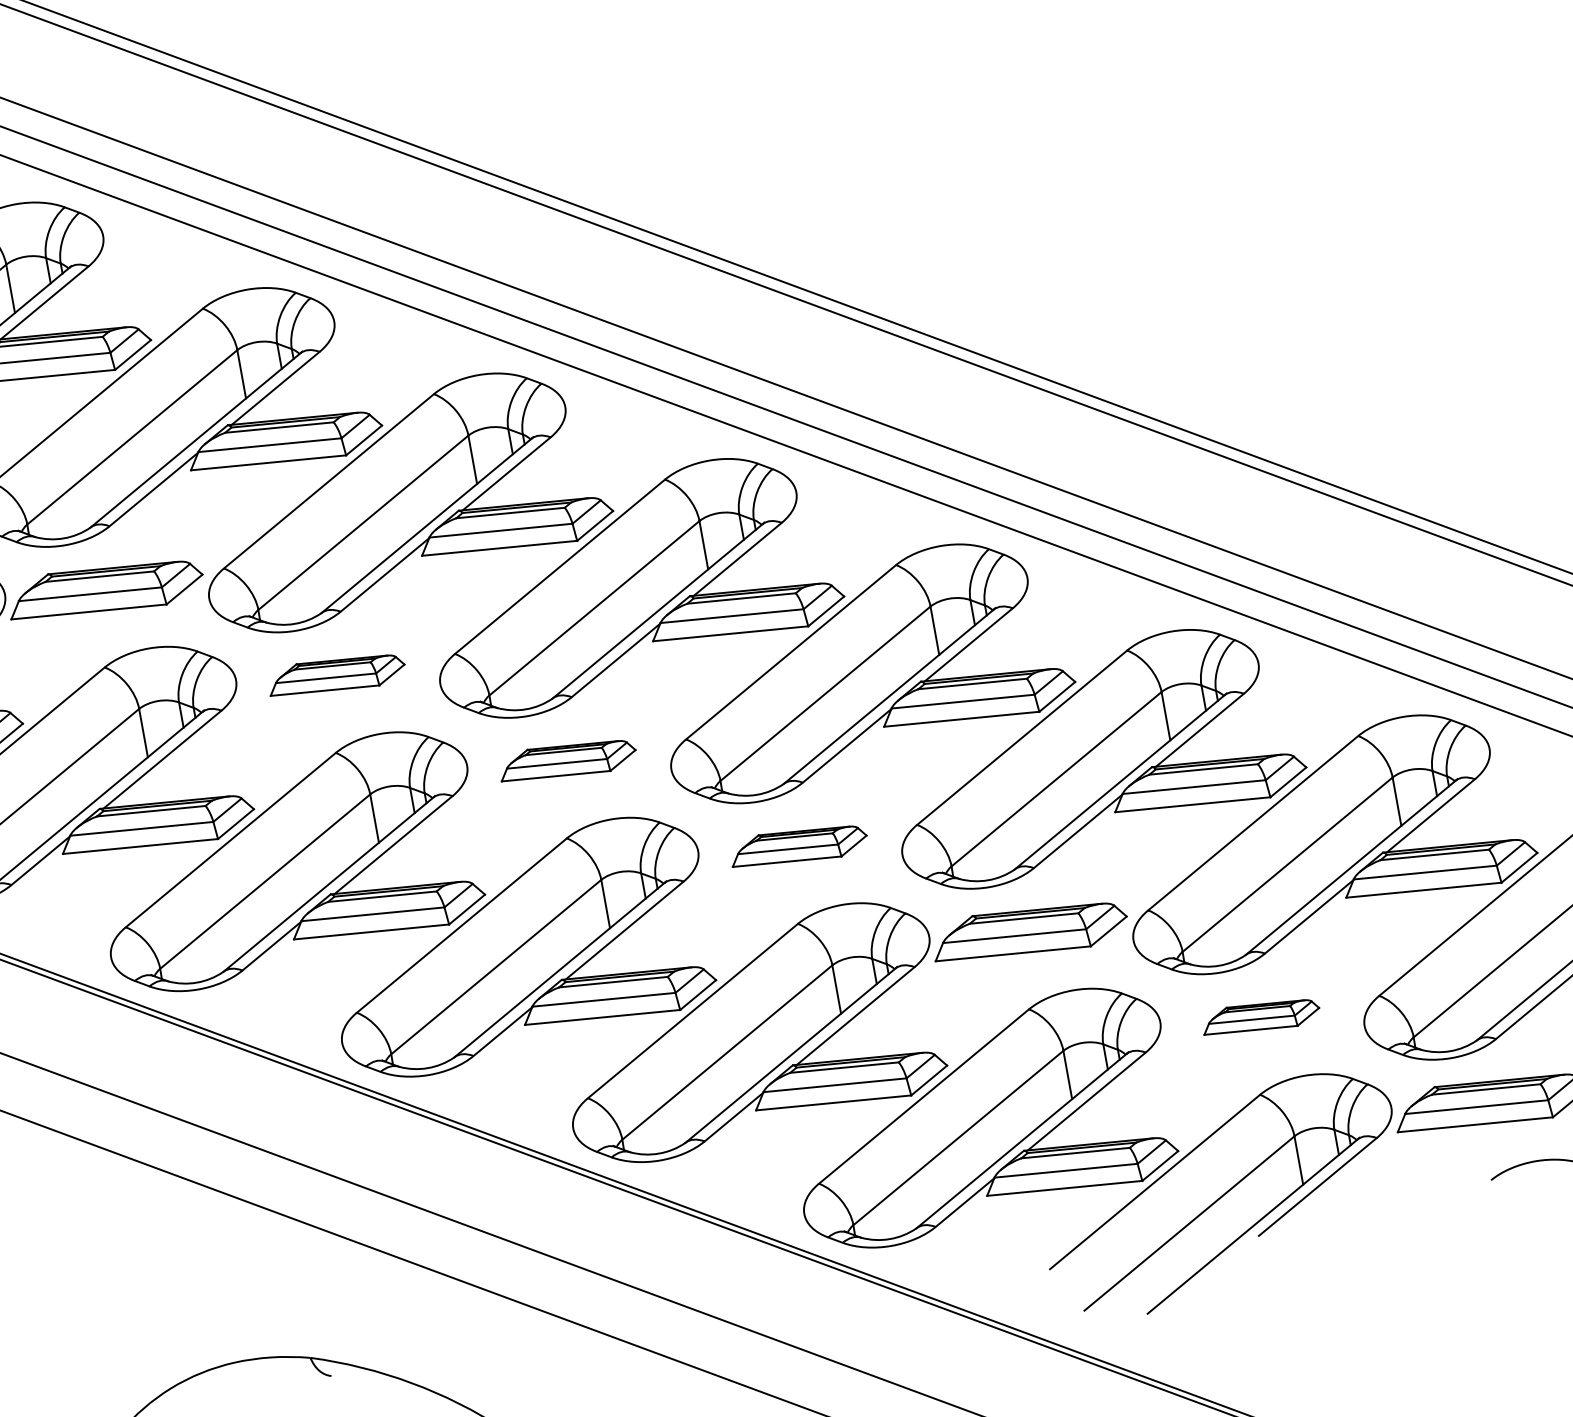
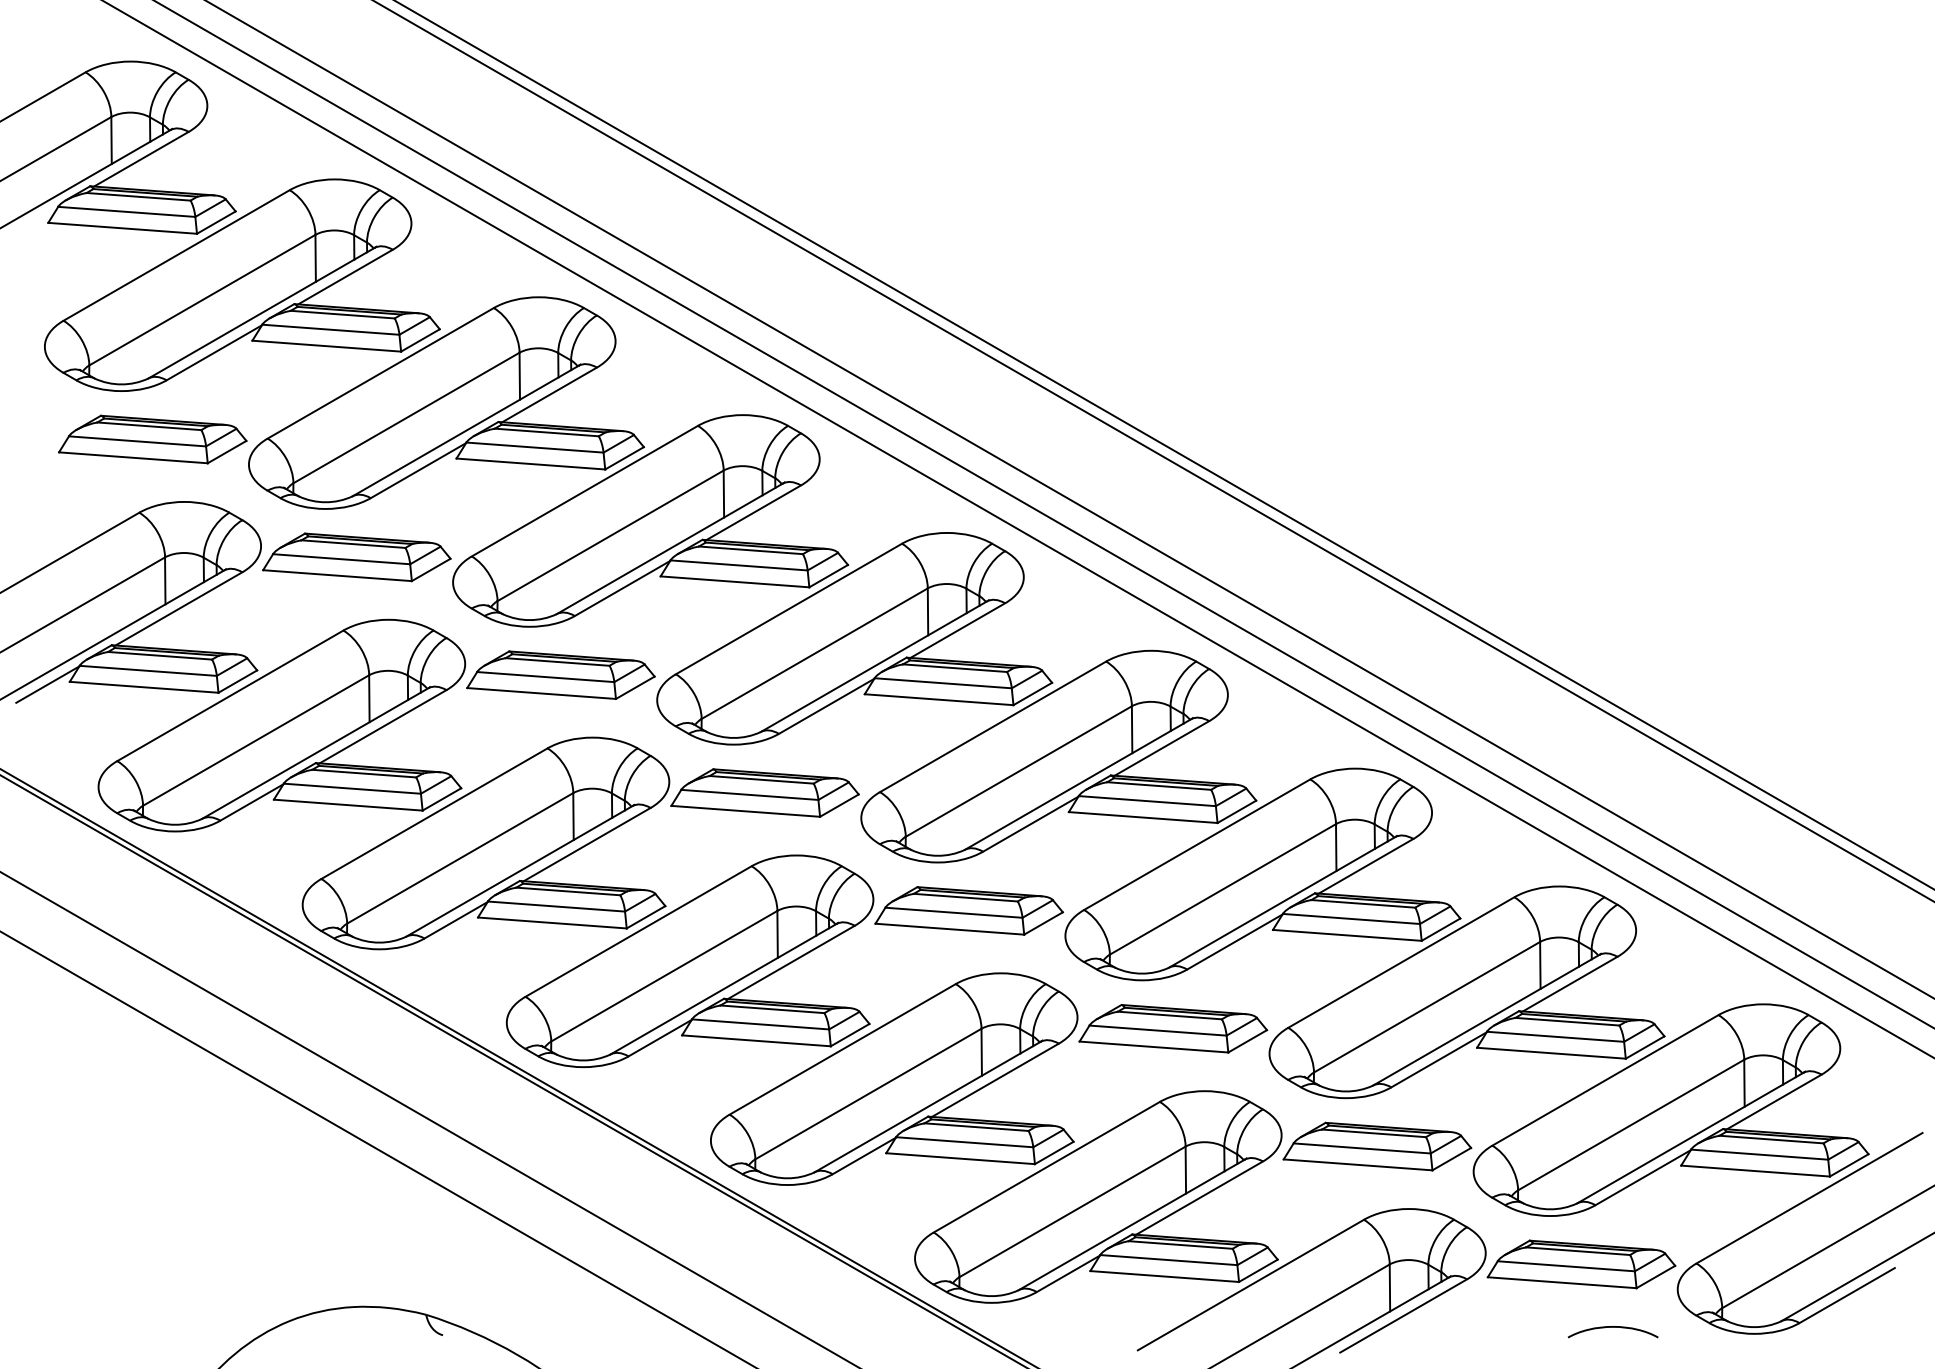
part: (336, 674) -> (560, 674), size x1.43
part: (567, 760) -> (764, 792), size x1.43
part: (798, 845) -> (968, 910), size x1.43
part: (1261, 1016) -> (1377, 1146), size x1.67

